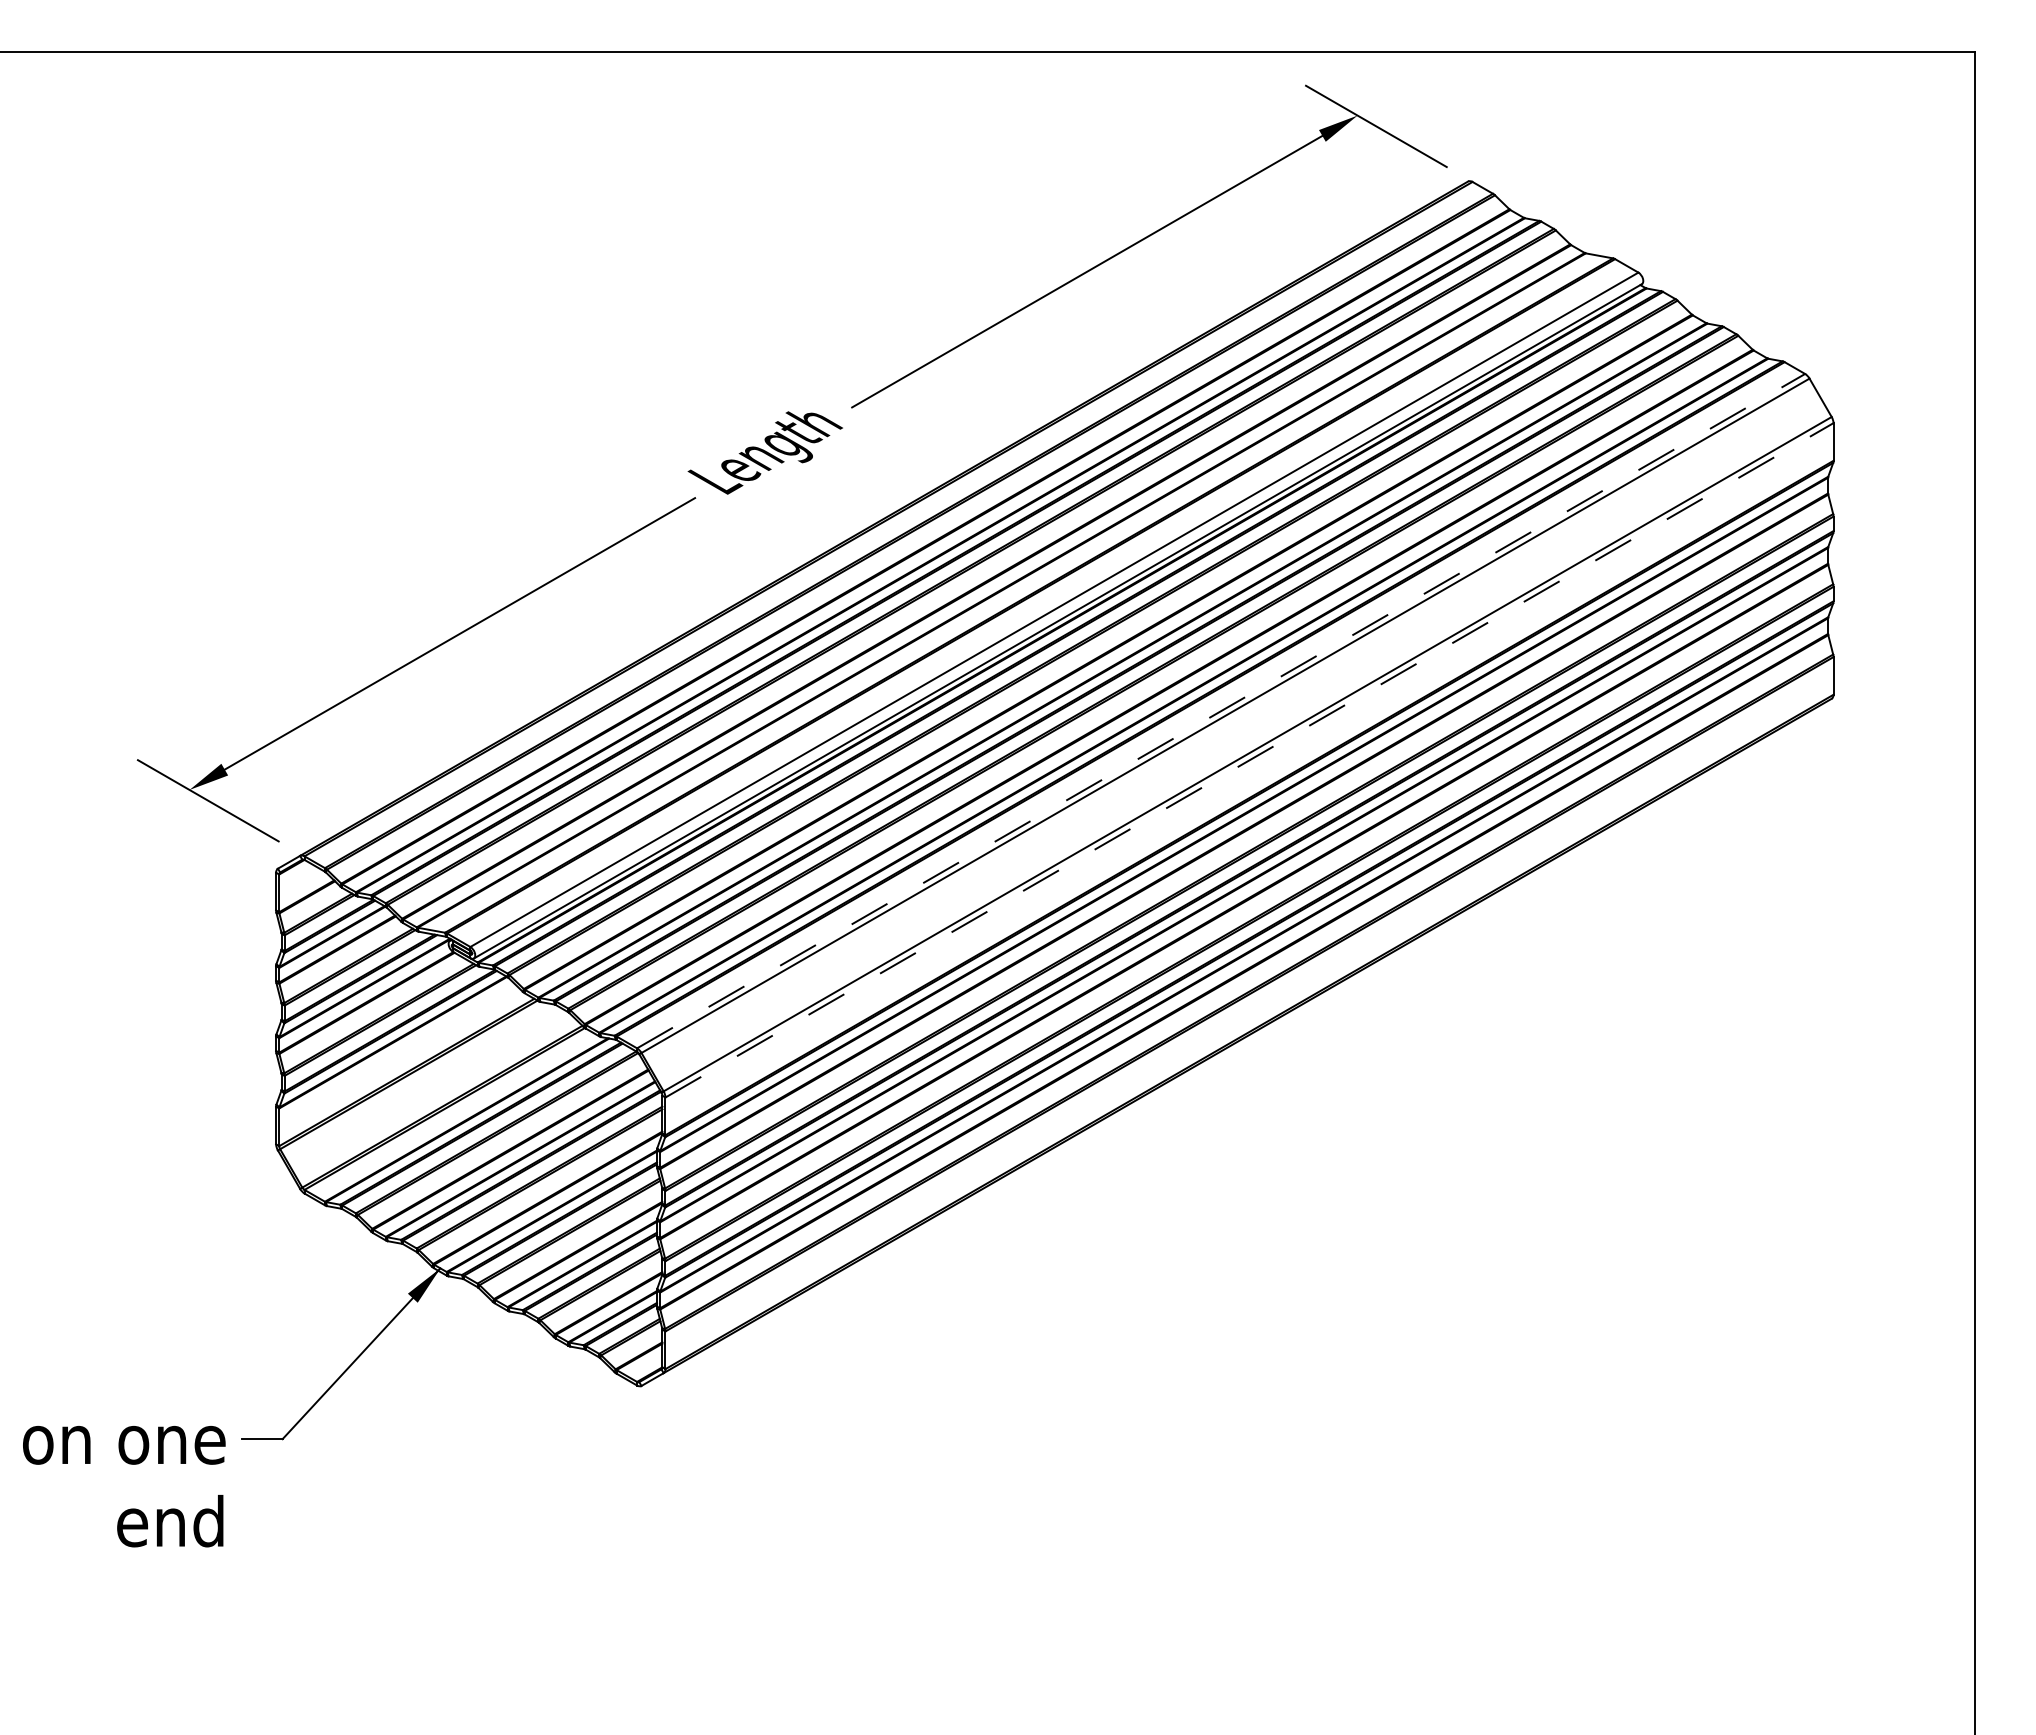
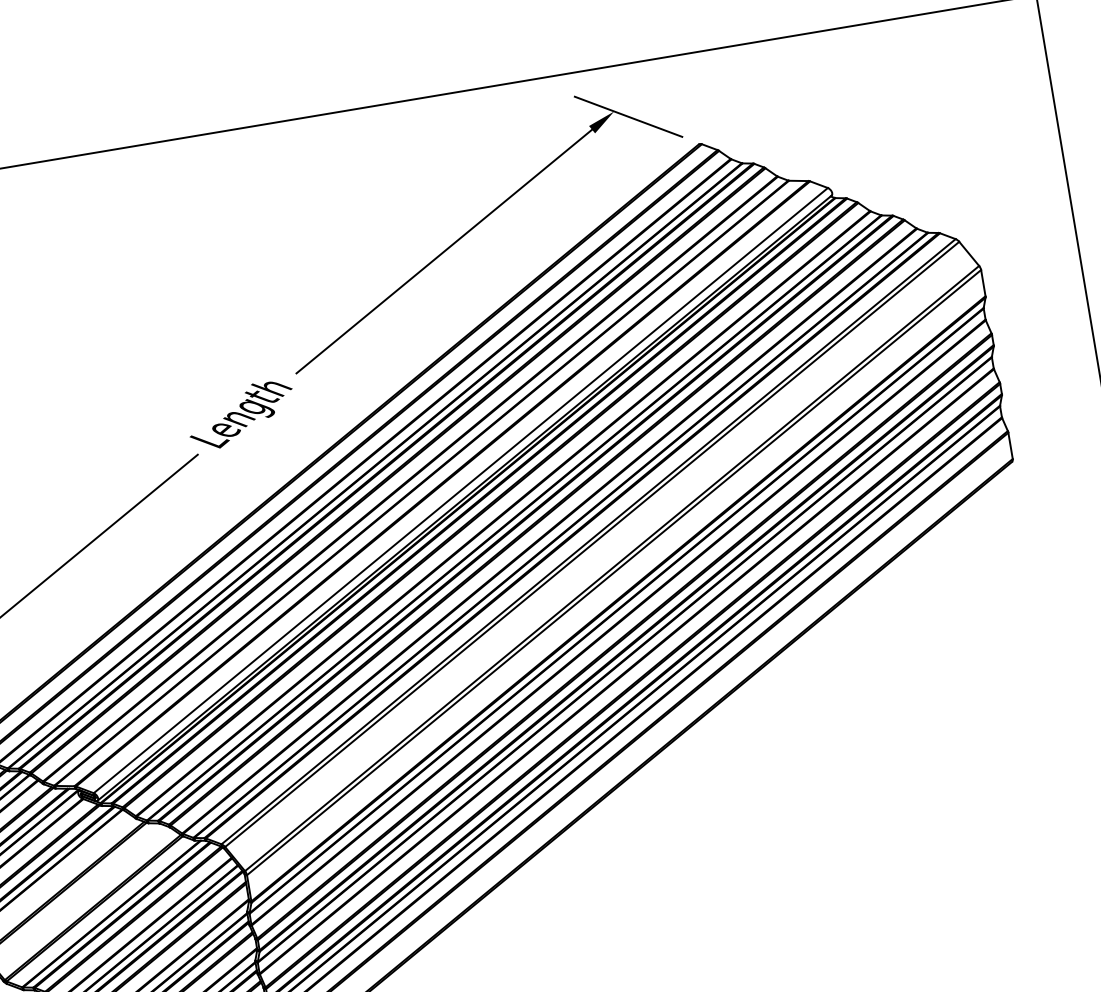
line: (1221, 710) -> (588, 541), dashed -> solid
line: (1249, 760) -> (614, 572), dashed -> solid

